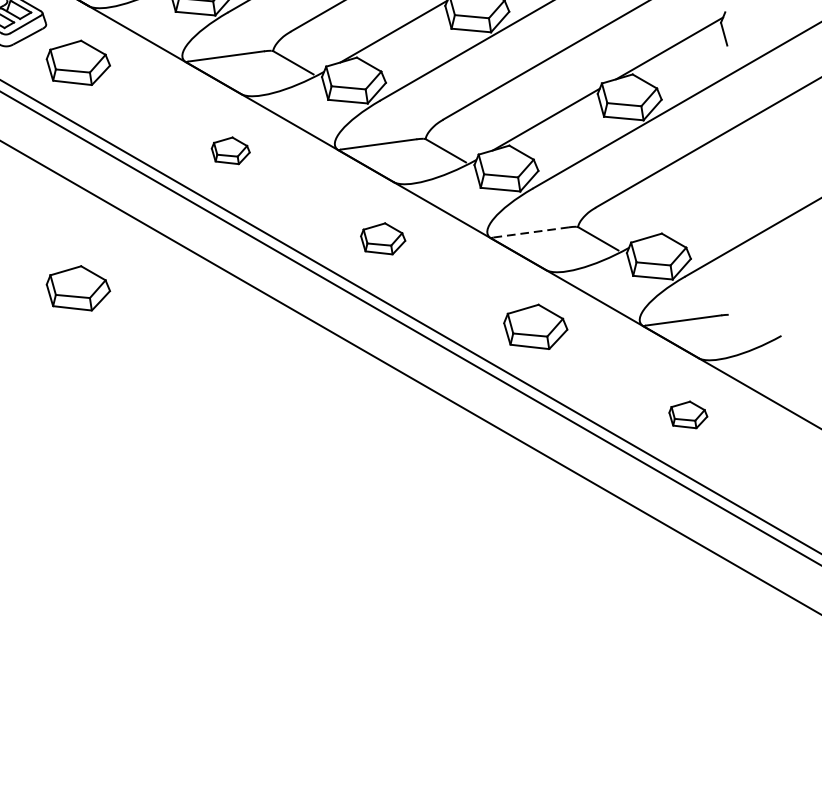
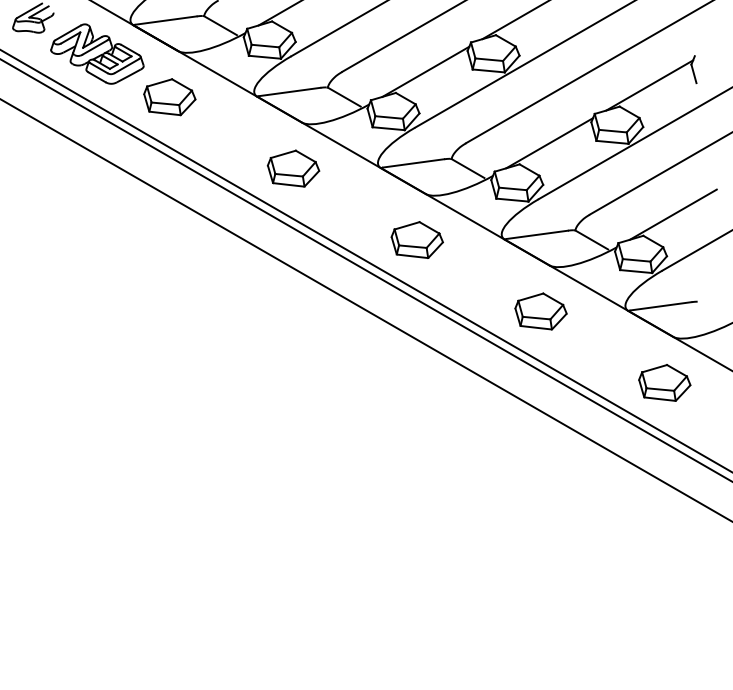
part: (230, 150) -> (293, 168), size x1.67
line: (697, 207) -> (672, 214), added
line: (531, 232) -> (537, 234), dashed -> solid
part: (382, 238) -> (416, 239), size x1.43
part: (77, 288) -> (169, 280), removed
part: (687, 414) -> (664, 382), size x1.67

